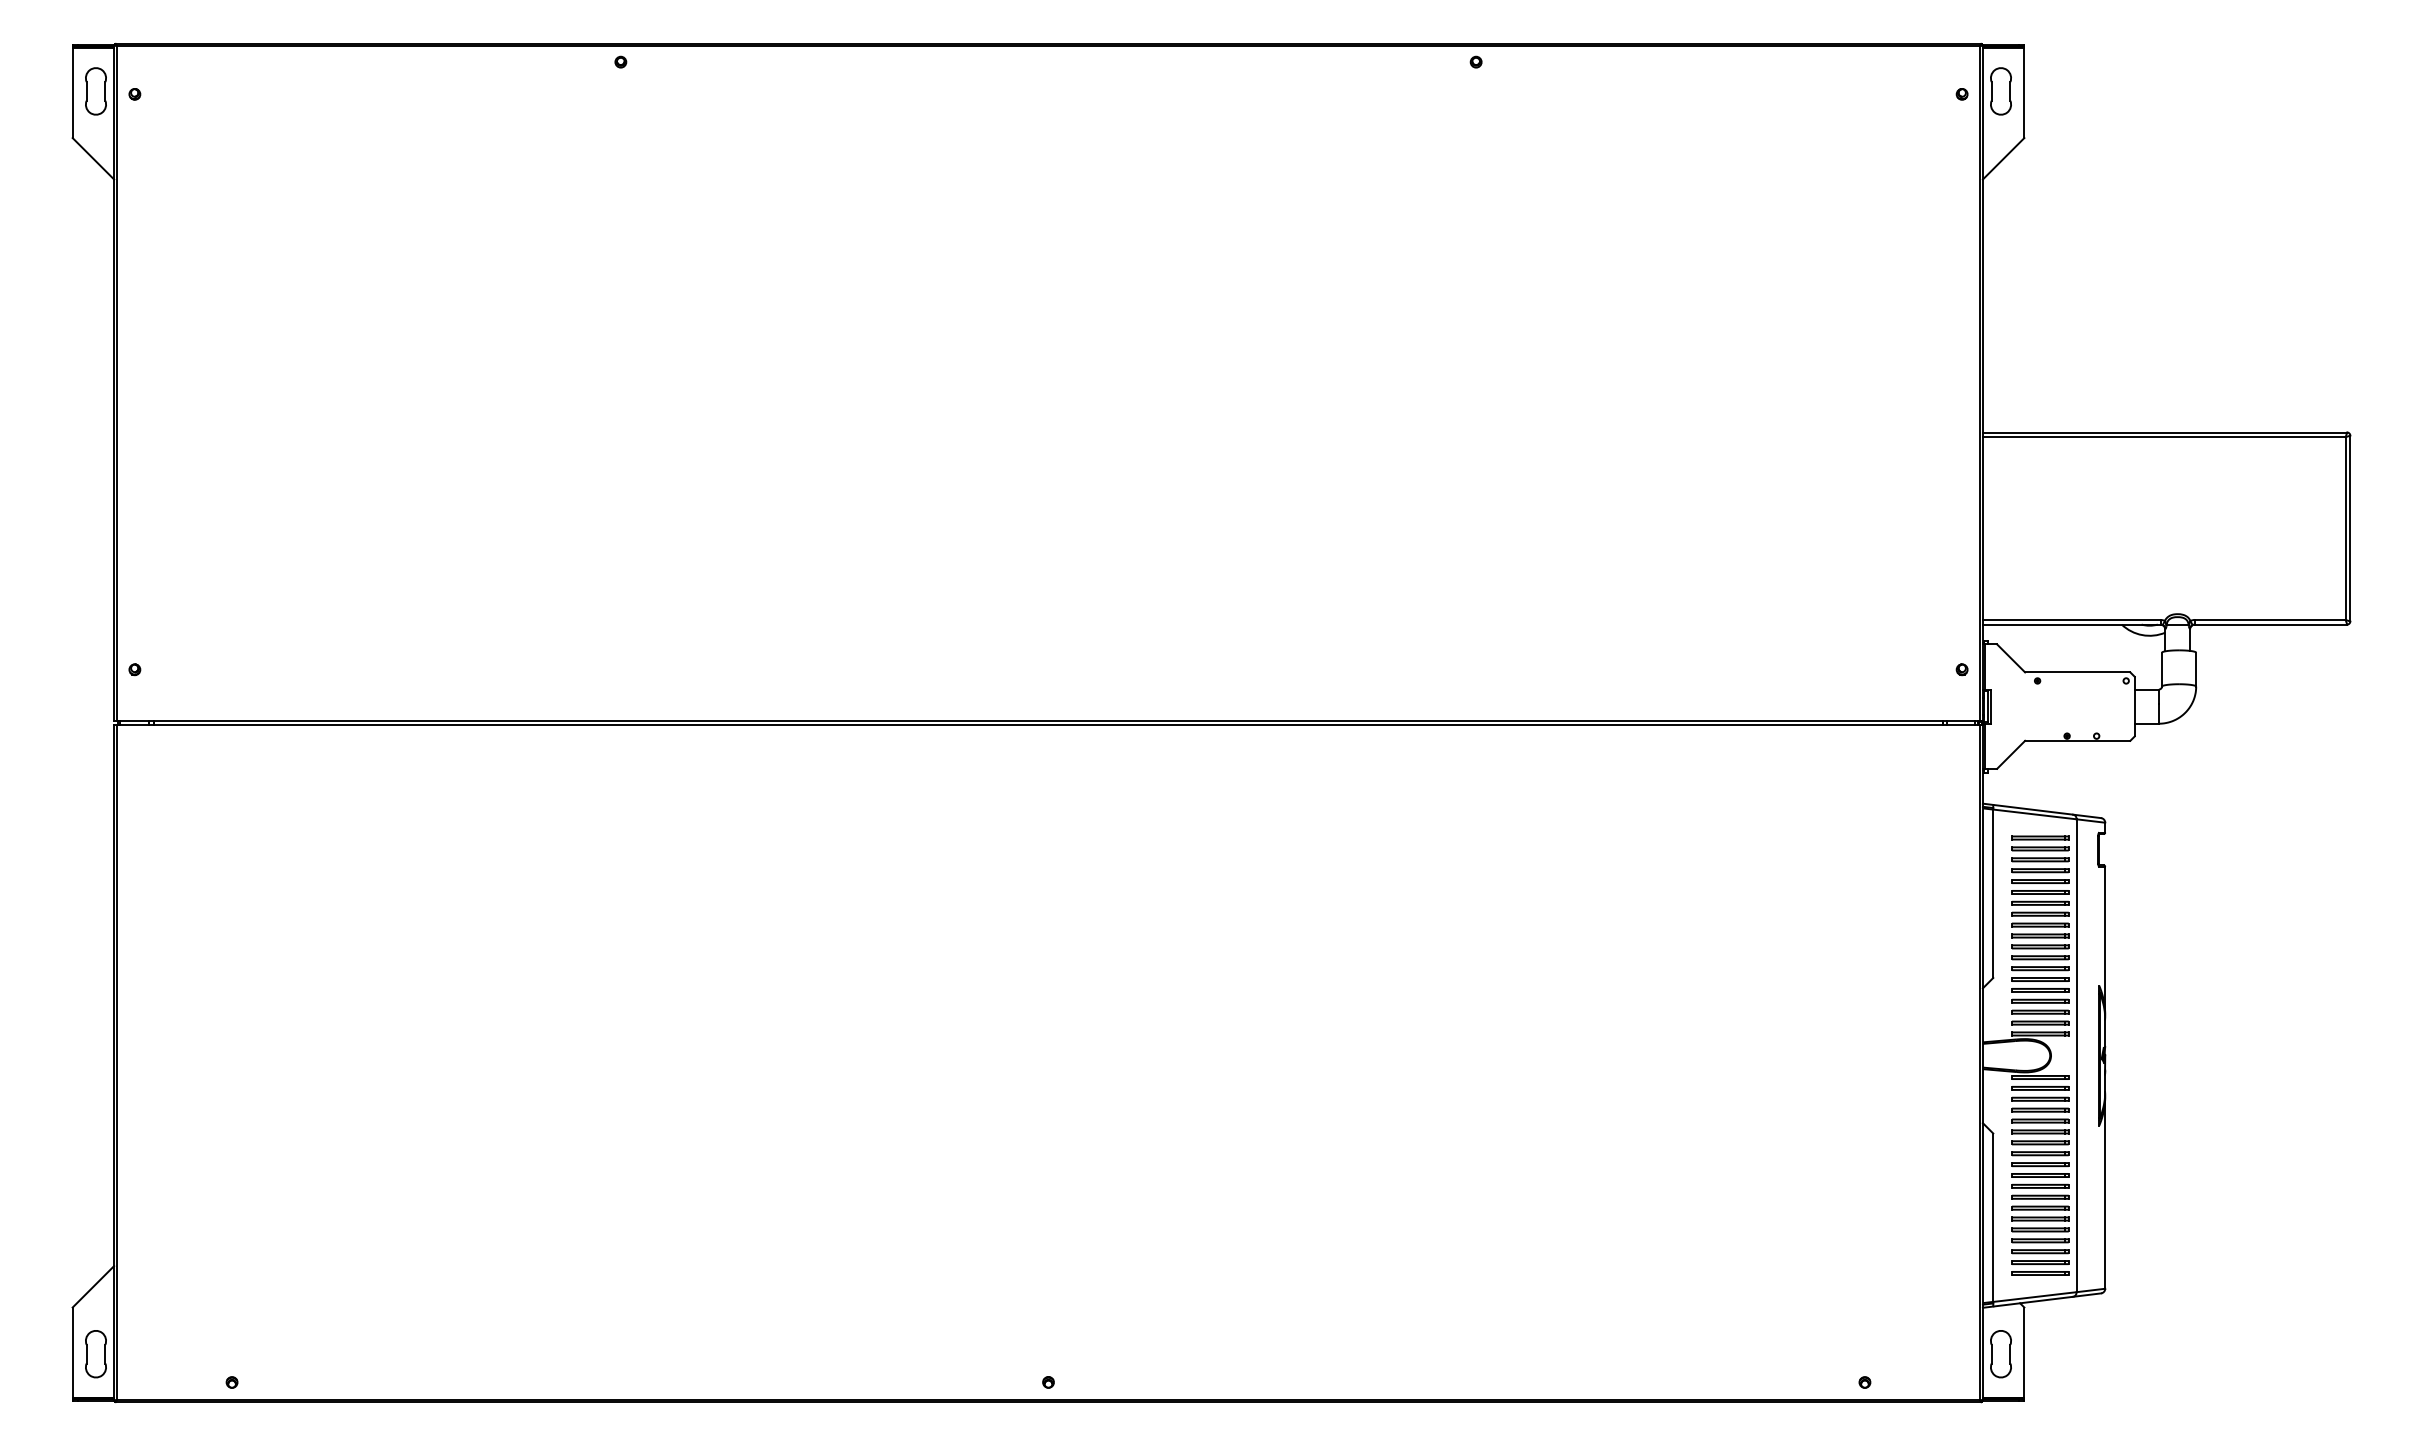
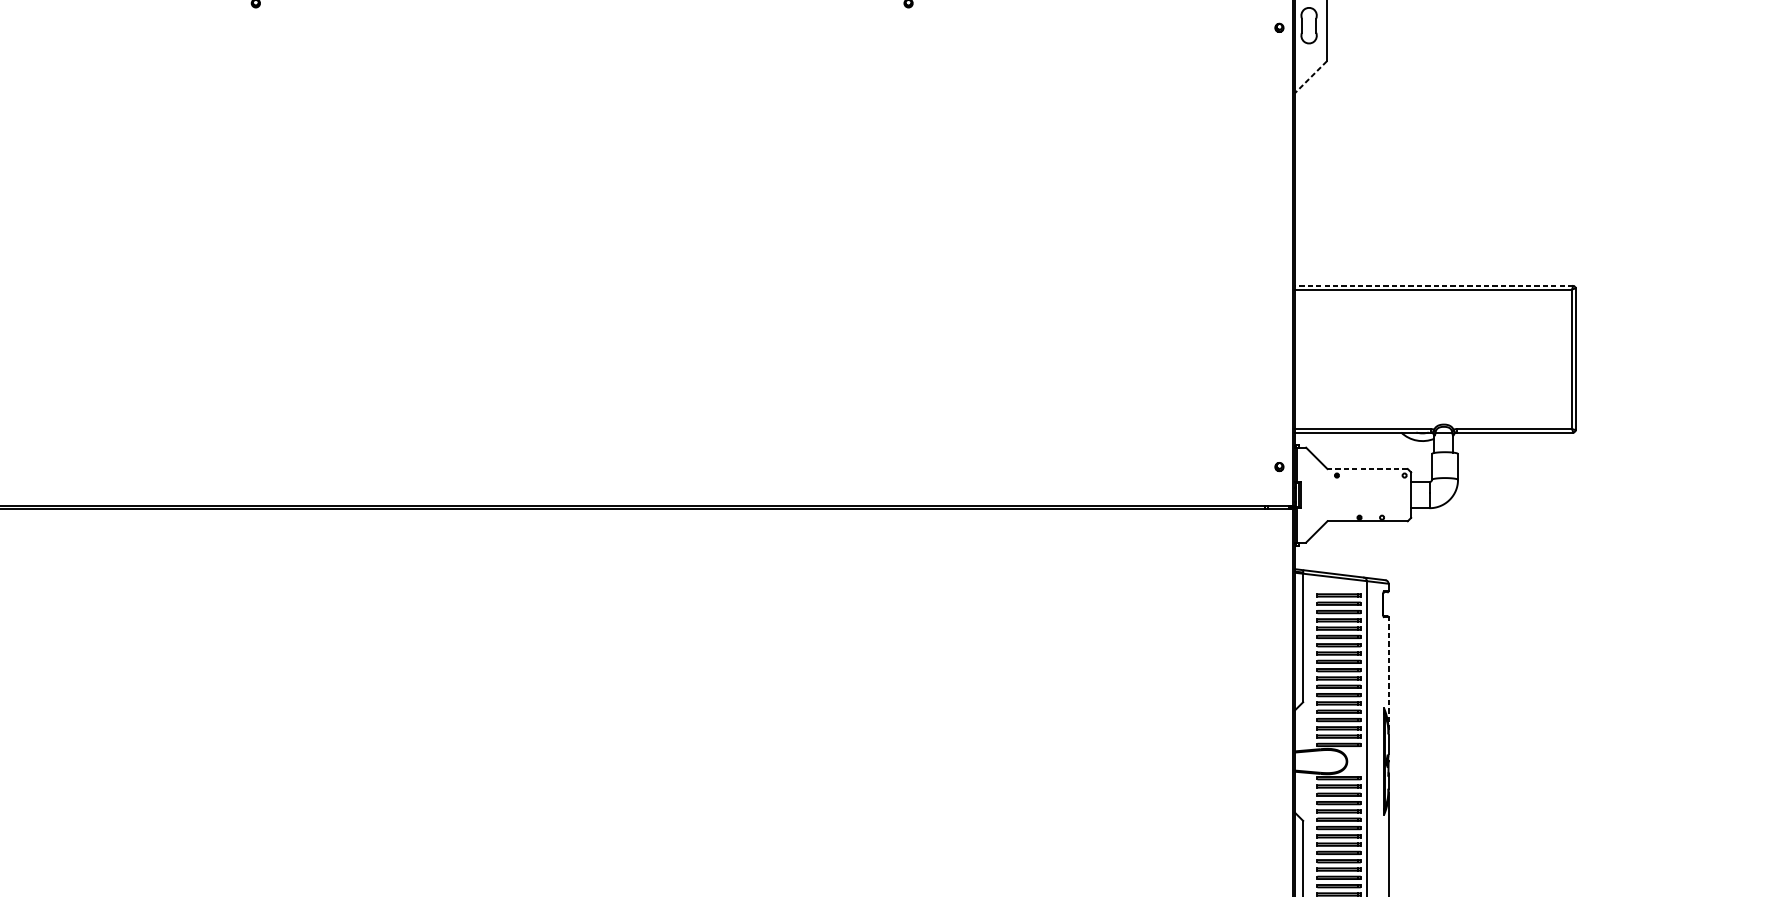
line: (2003, 159) -> (1310, 77), solid -> dashed
line: (2164, 432) -> (1433, 285), solid -> dashed
line: (2077, 672) -> (1367, 469), solid -> dashed
line: (2105, 940) -> (1388, 673), solid -> dashed

